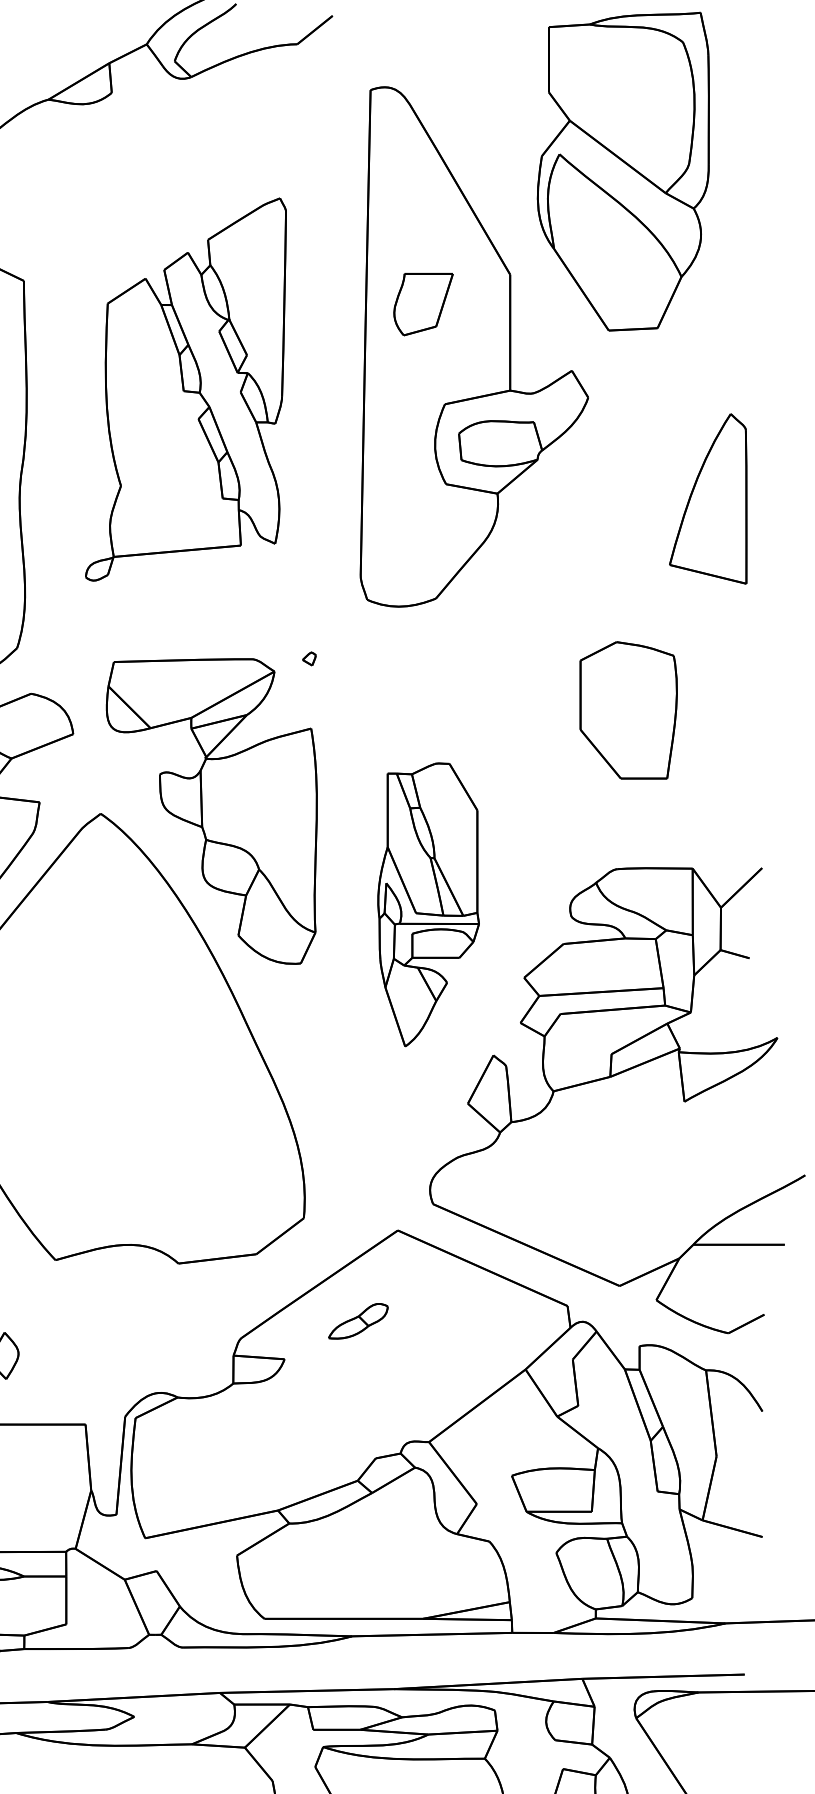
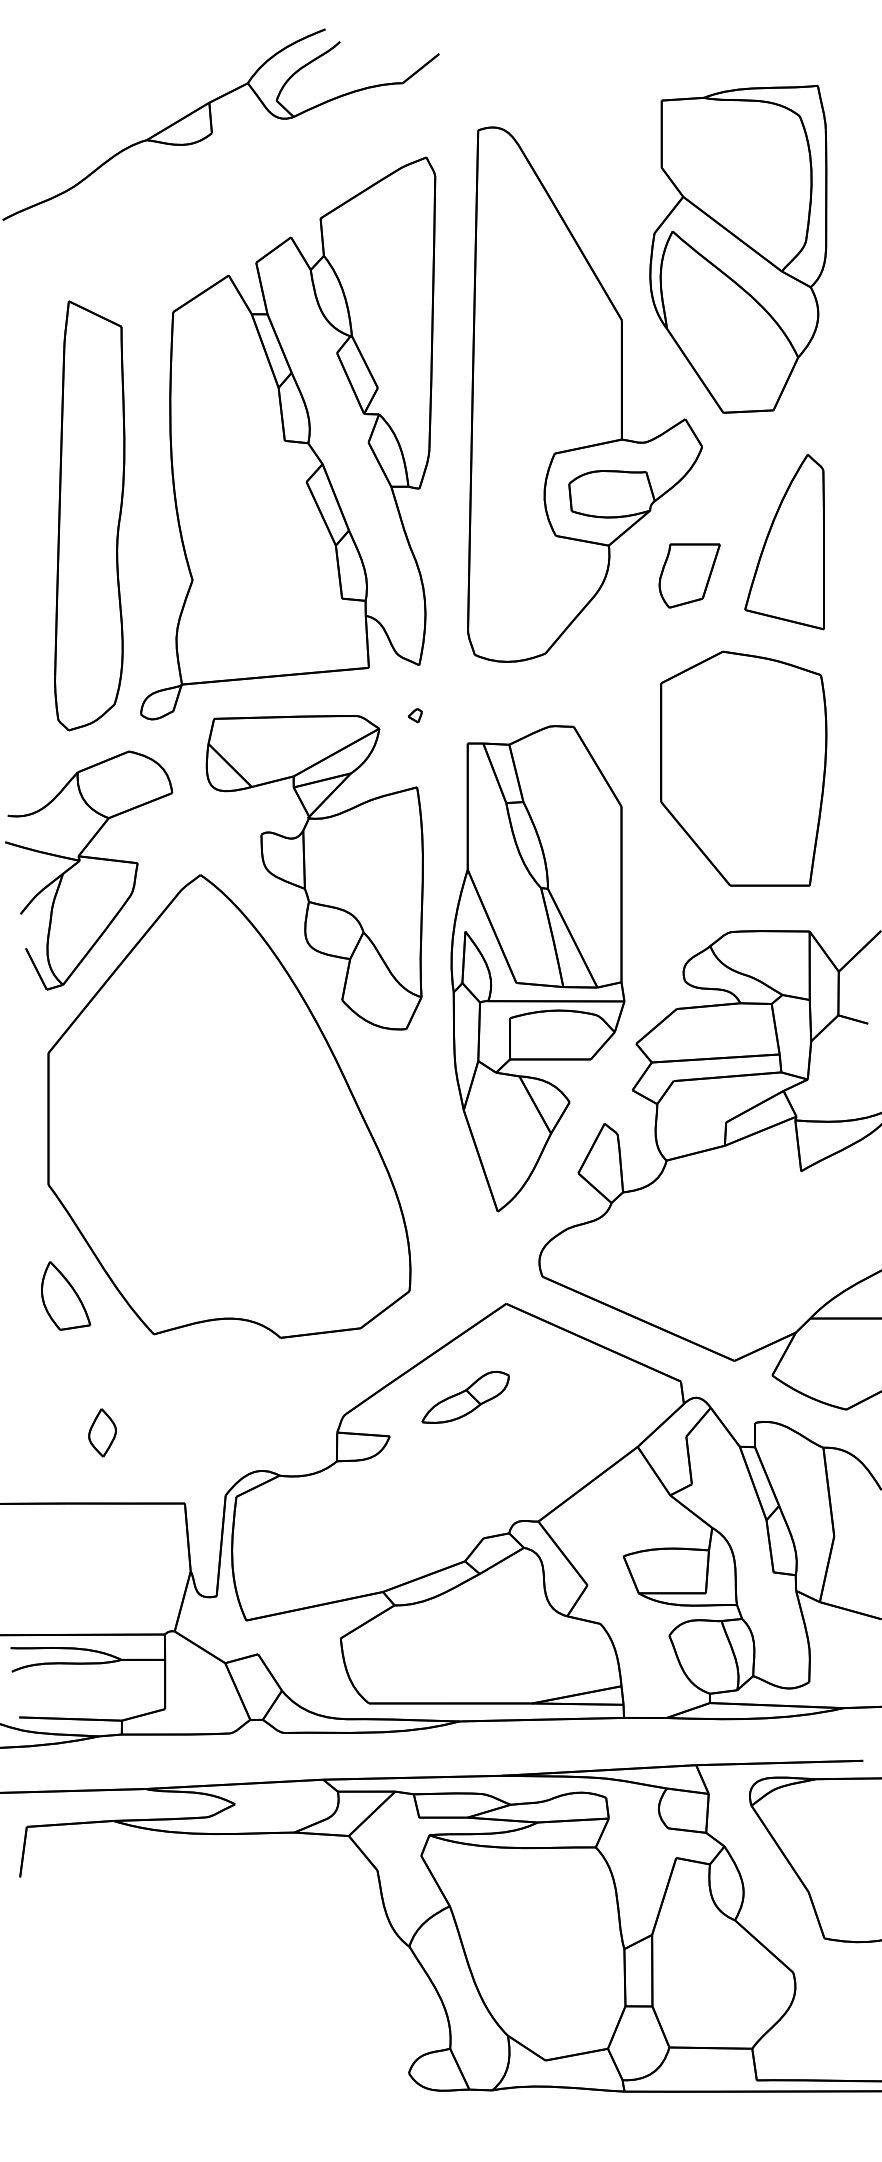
part: (623, 170) -> (738, 248), moved
part: (423, 304) -> (689, 575), moved
part: (186, 389) -> (288, 438), size x1.43
part: (708, 499) -> (784, 542), moved
part: (628, 710) -> (743, 768), size x1.67
part: (428, 904) -> (537, 968), size x1.67
part: (358, 1320) -> (465, 1396), size x1.43

